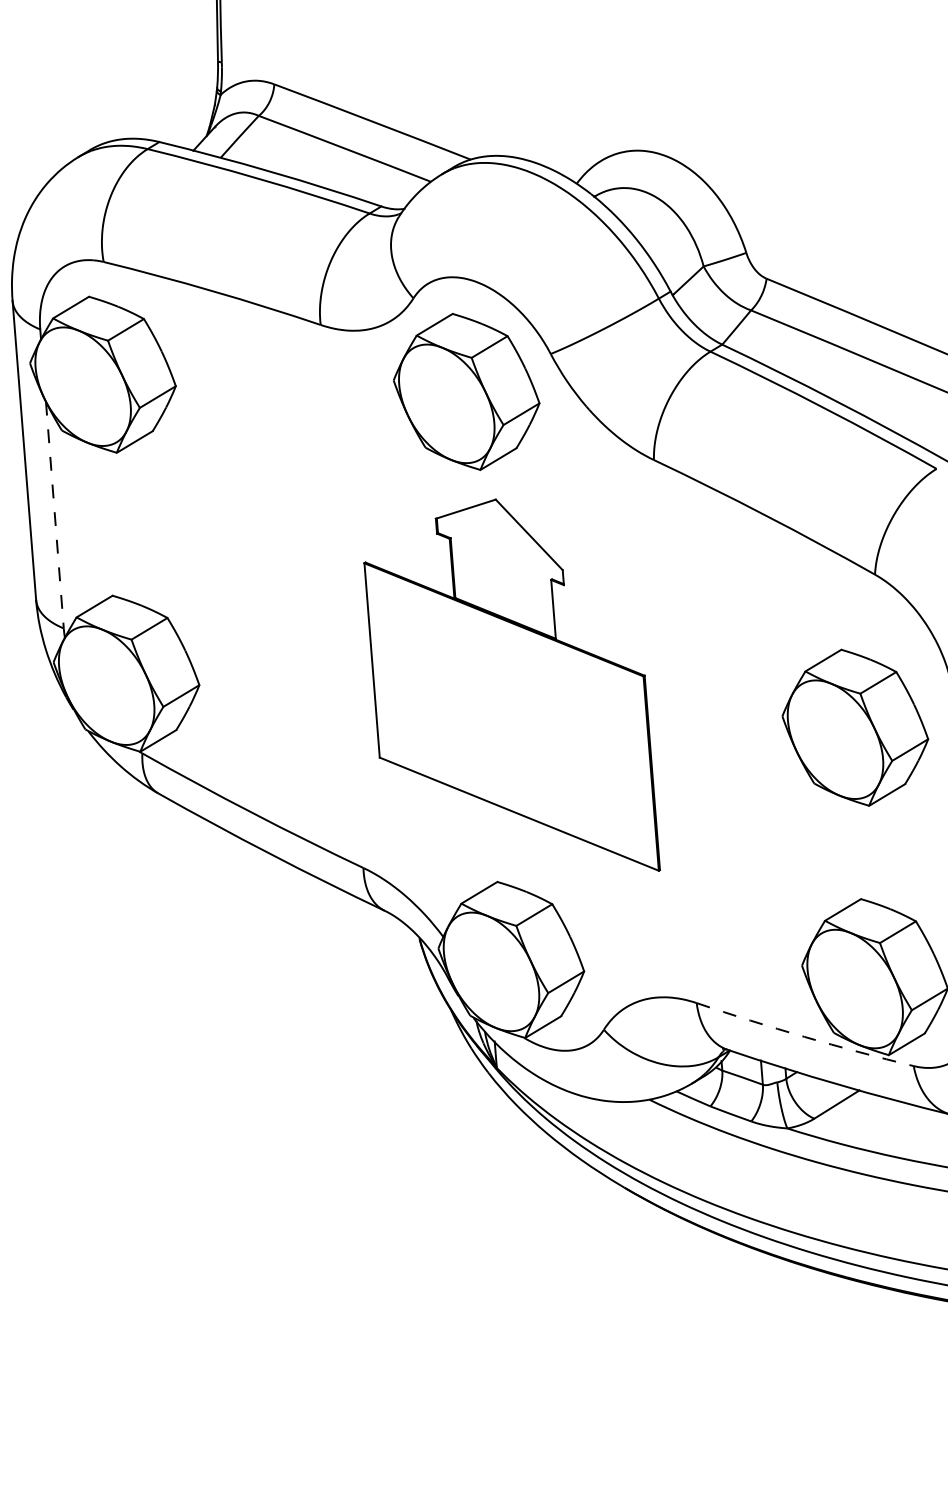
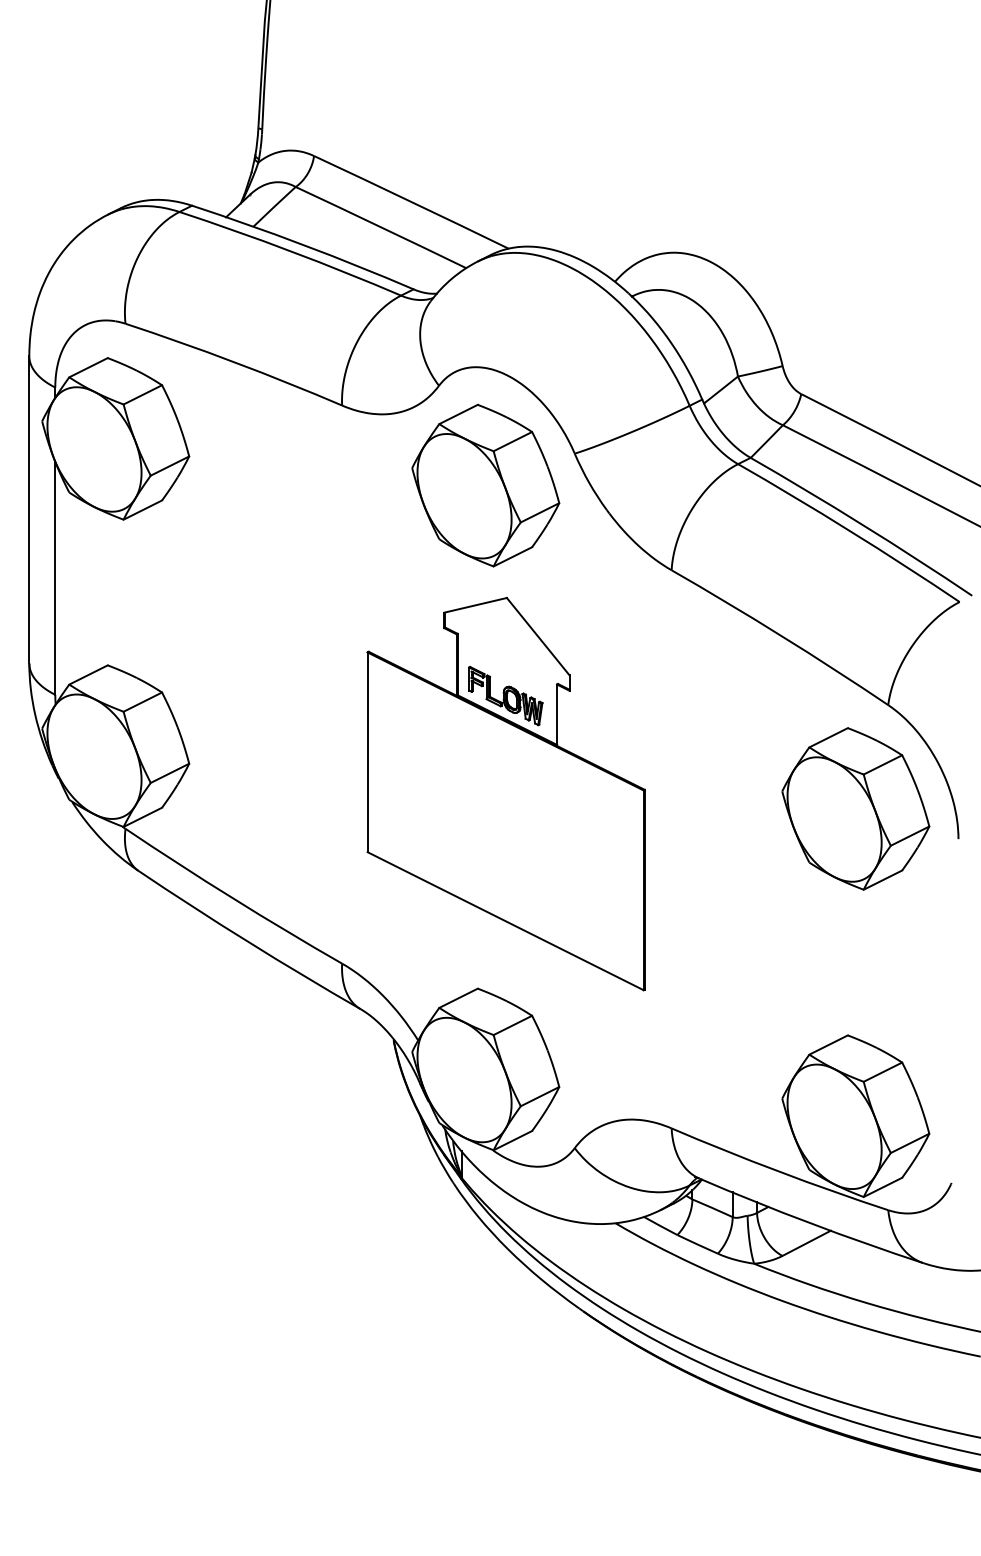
line: (55, 515) -> (55, 578), dashed -> solid
part: (501, 594) -> (505, 695), added
part: (854, 727) -> (855, 808), moved
arc: (804, 1036) -> (779, 1171), dashed -> solid

